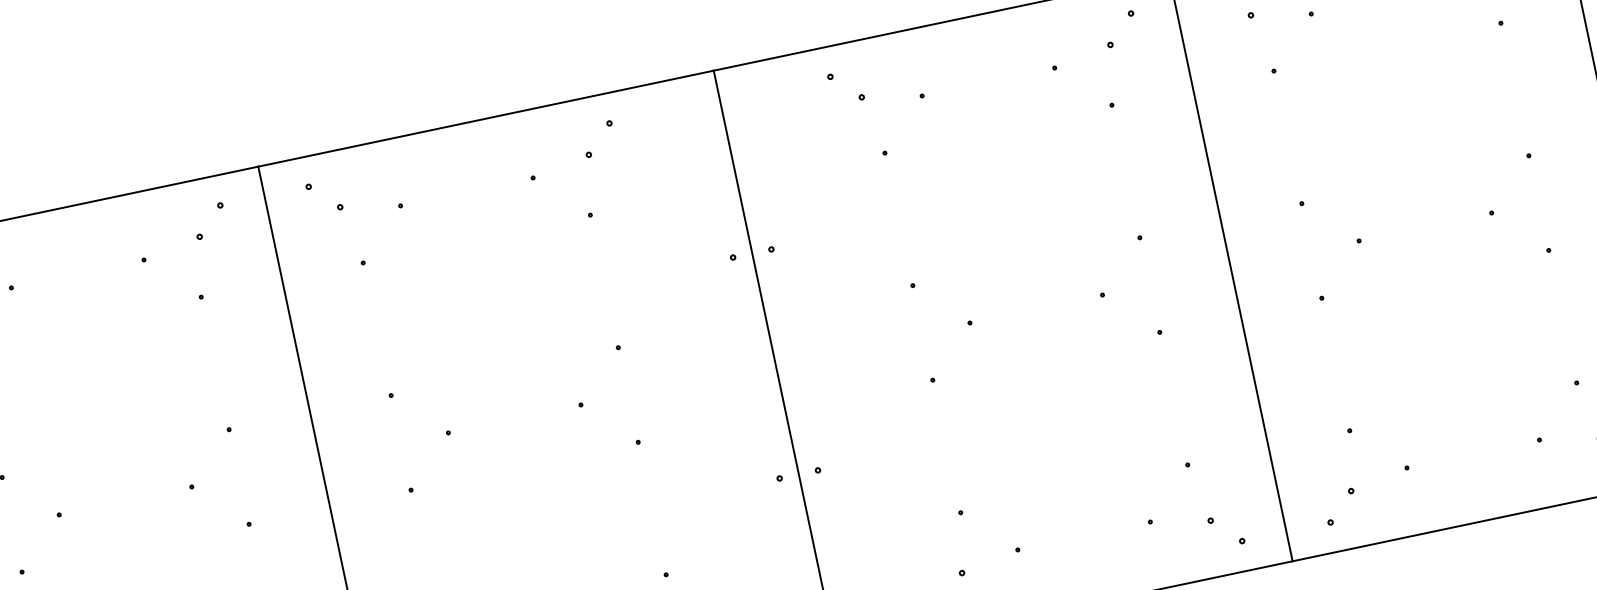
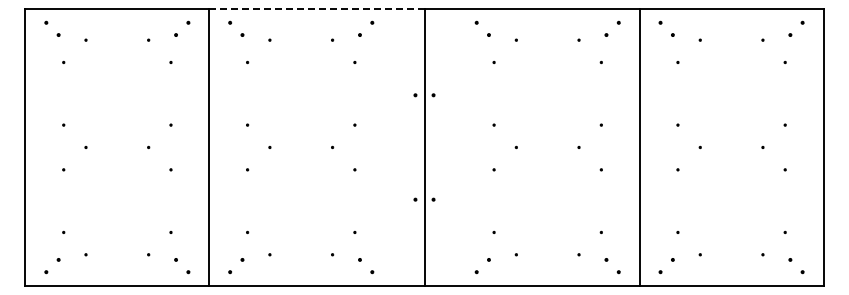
line: (484, 118) -> (316, 8), solid -> dashed

